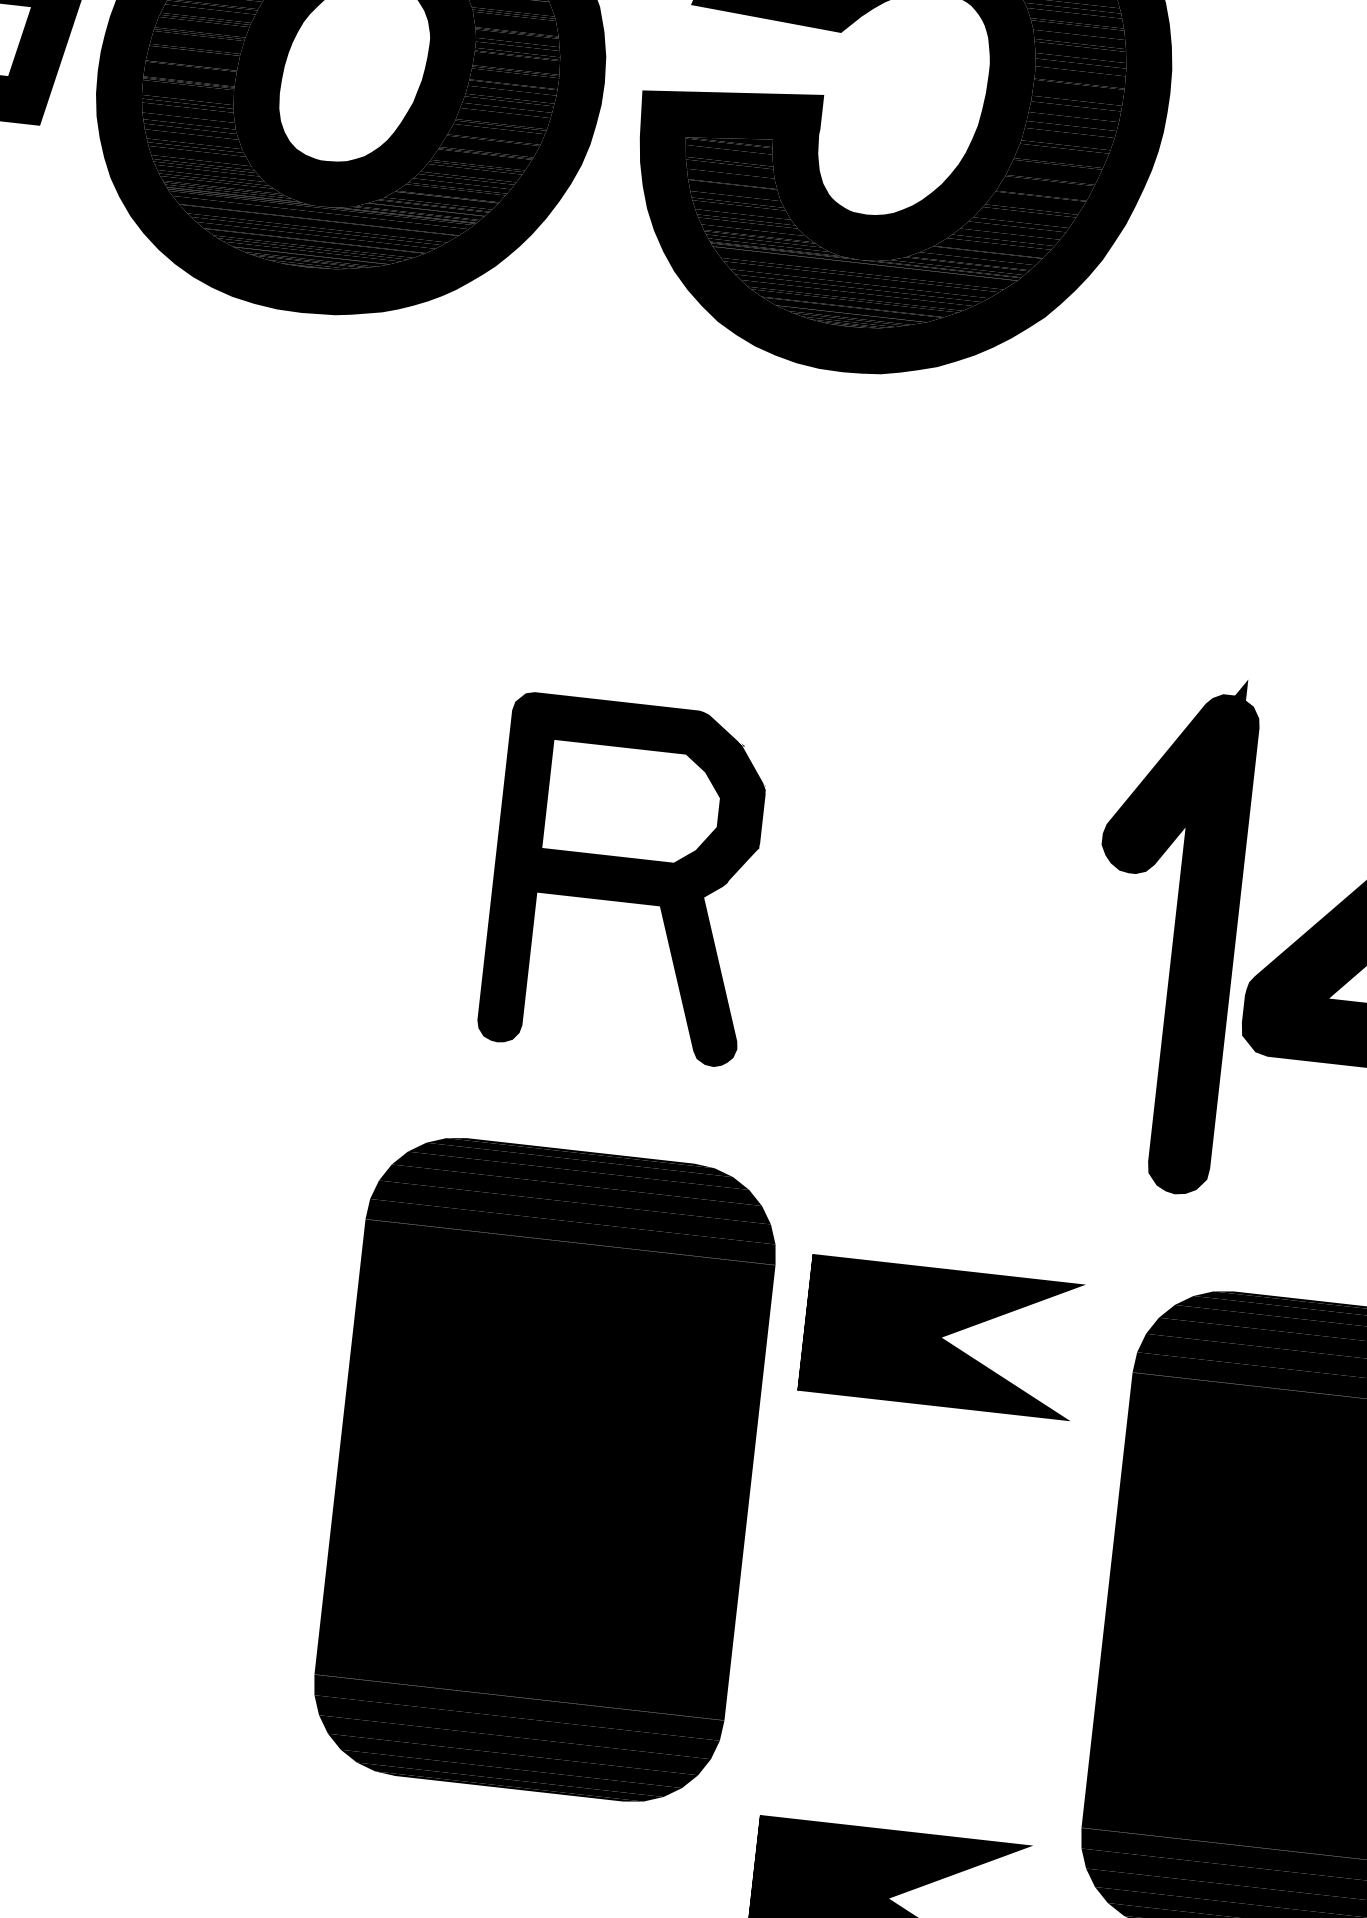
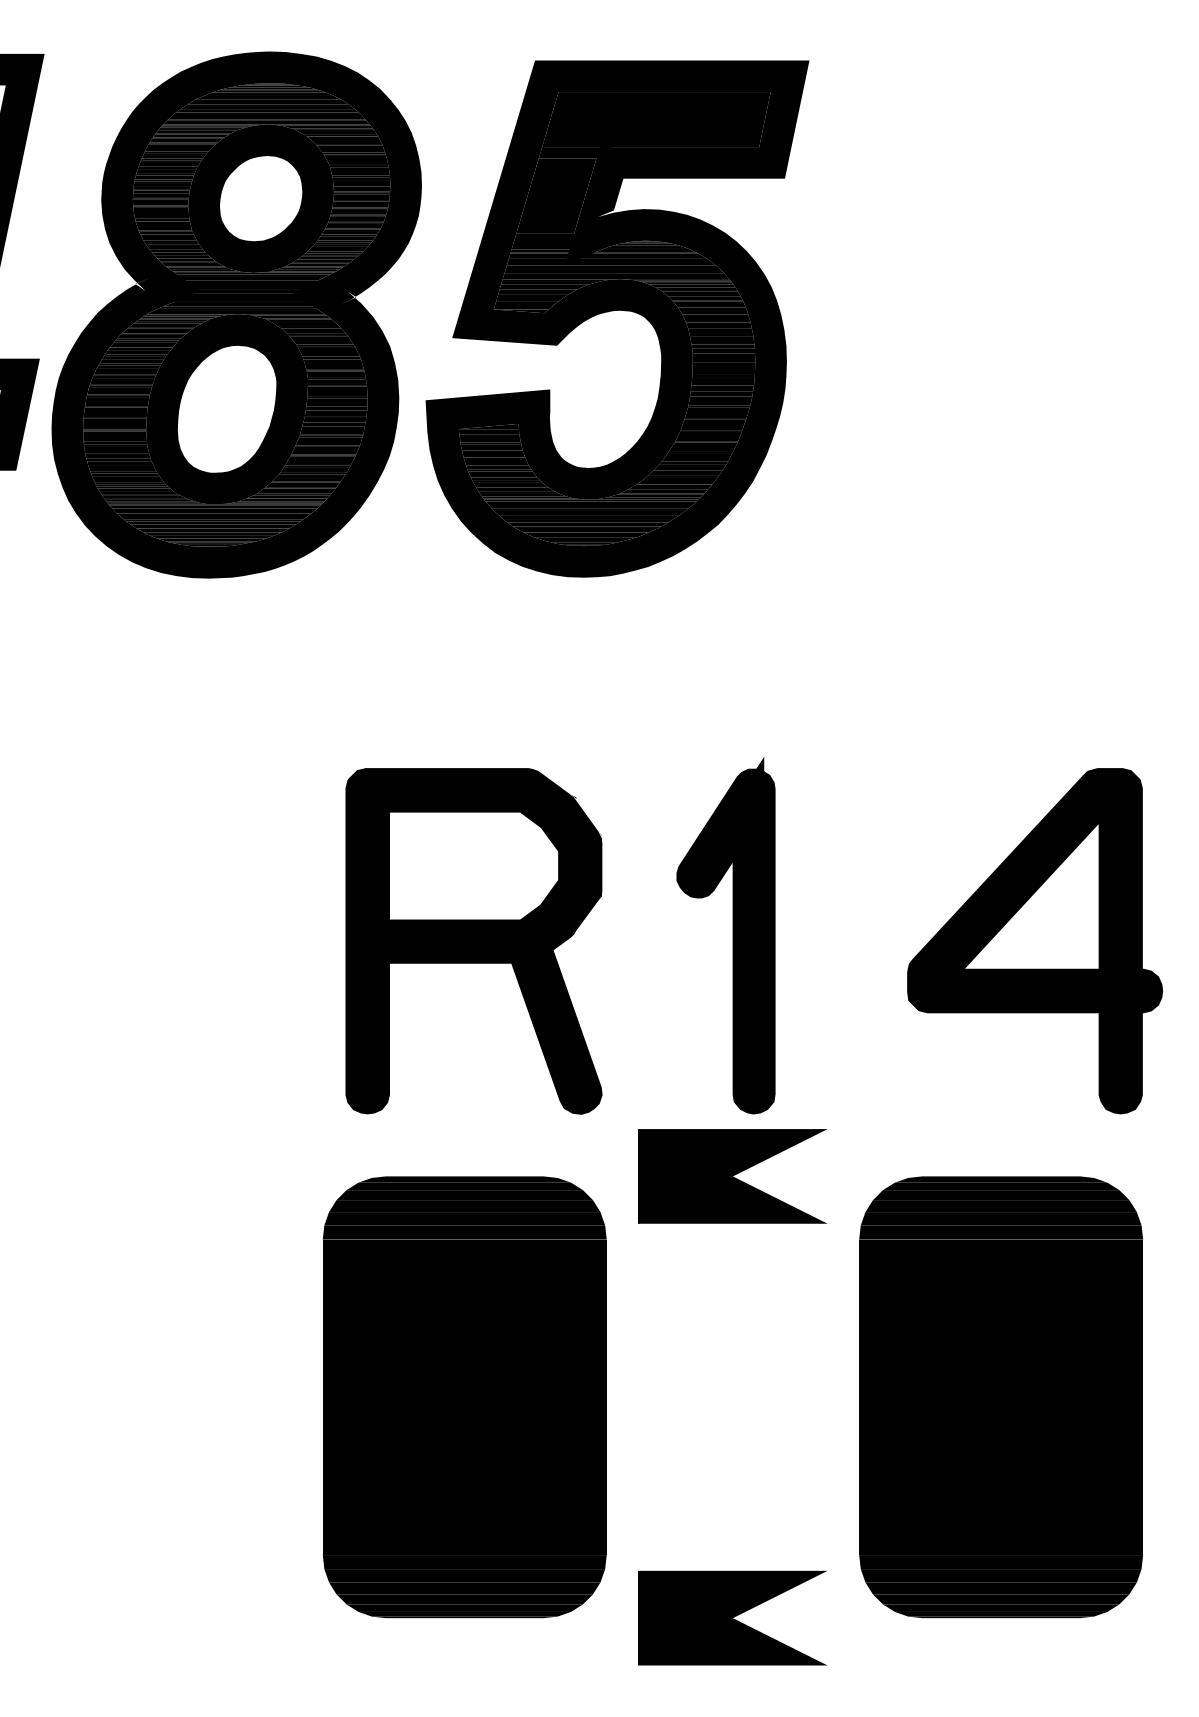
part: (623, 879) -> (473, 941), size x1.43
part: (1173, 932) -> (732, 935), moved
part: (941, 1337) -> (732, 1176), moved
part: (544, 1470) -> (464, 1397), moved

